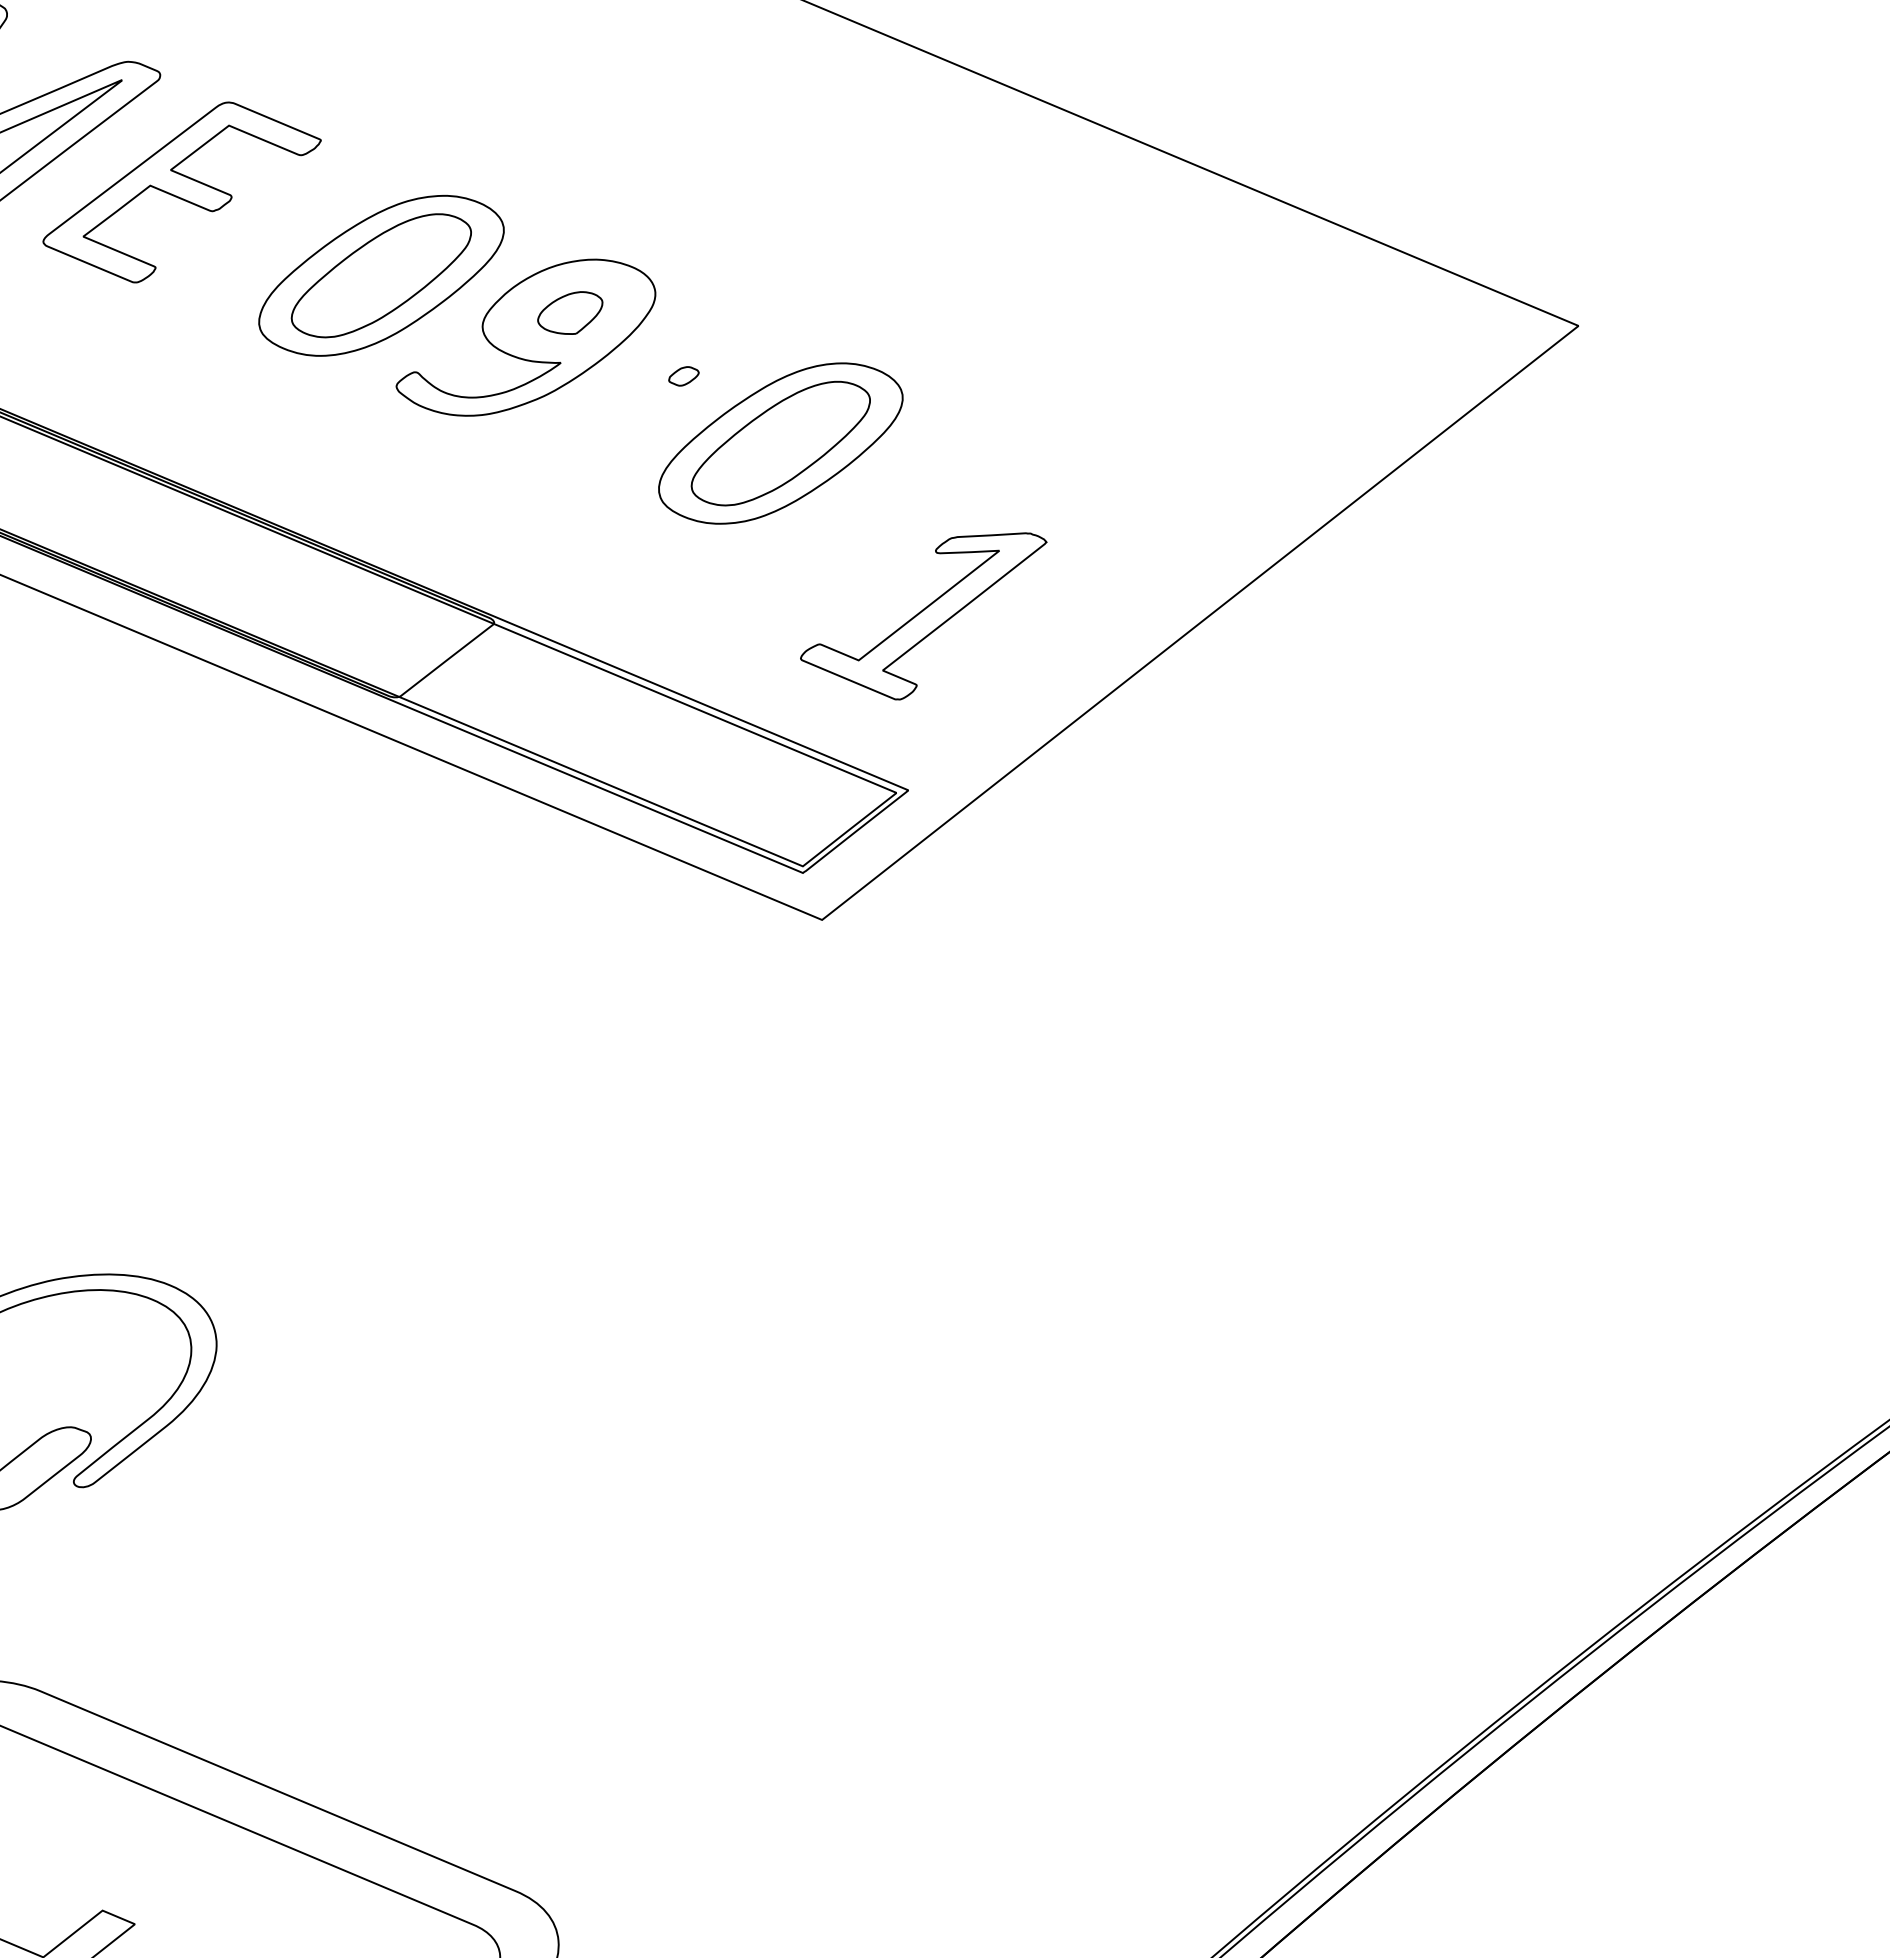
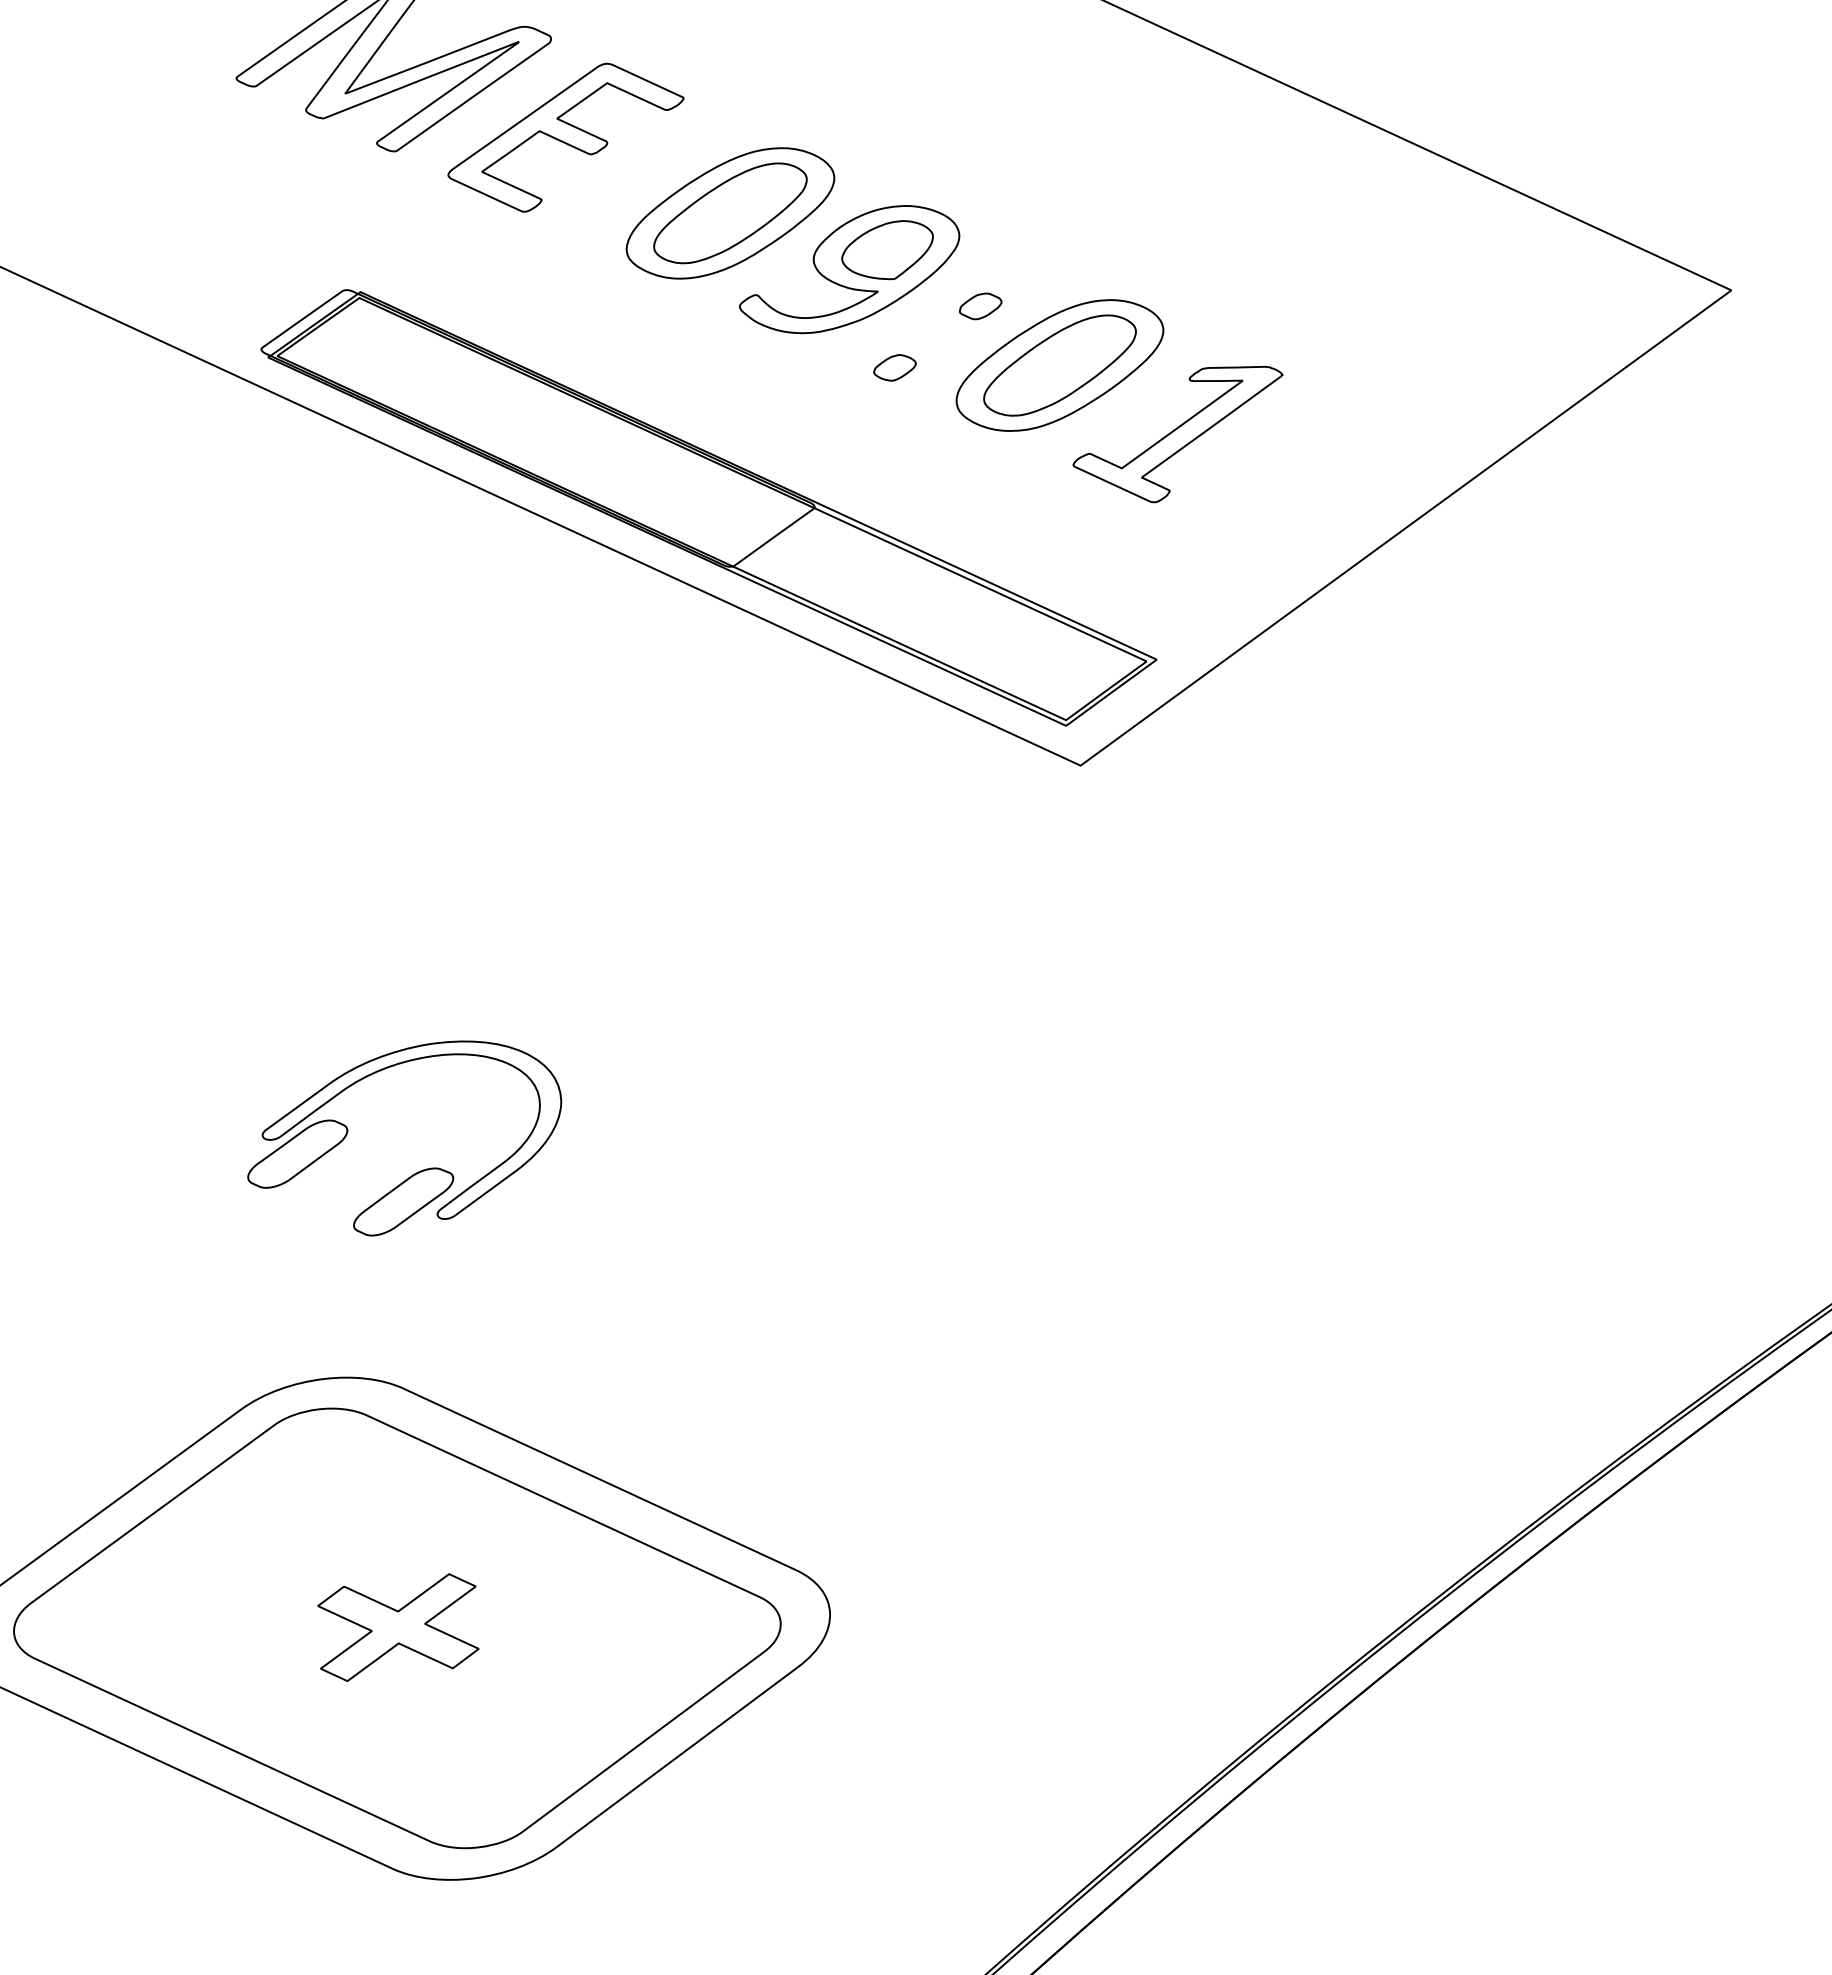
part: (570, 313) -> (887, 250), size x1.67
part: (683, 376) -> (980, 306), size x1.67
part: (583, 452) -> (894, 367), added
part: (923, 617) -> (1177, 434), moved

